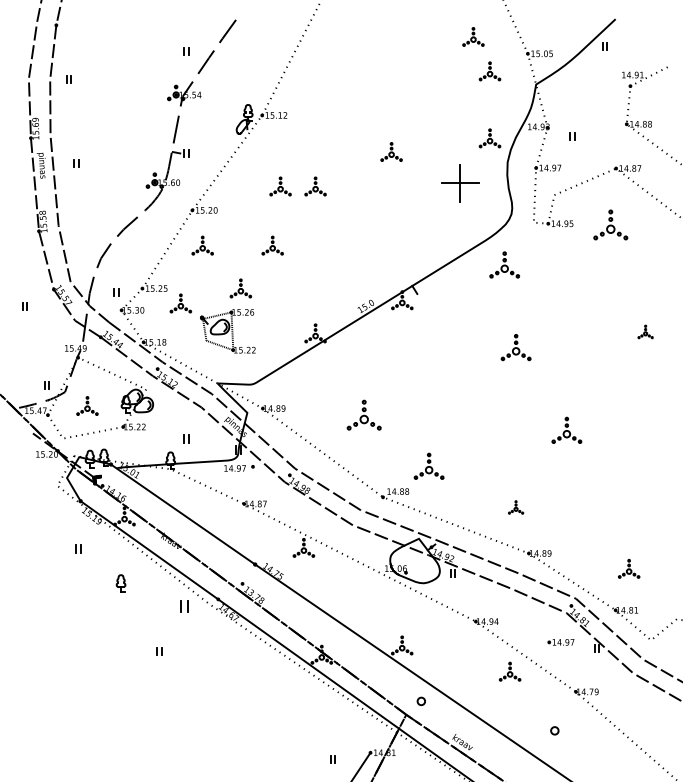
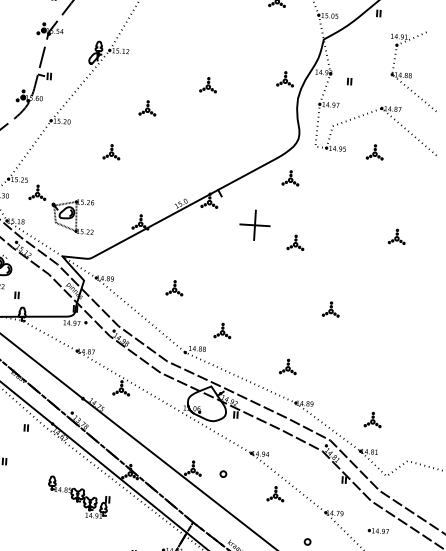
part: (489, 71) -> (288, 27), removed
part: (460, 183) -> (255, 225), moved
part: (280, 186) -> (120, 106), removed
part: (610, 225) -> (374, 152), size x0.62
part: (202, 245) -> (57, 148), removed
part: (504, 265) -> (290, 178), size x0.71
part: (240, 288) -> (84, 183), removed
part: (645, 331) -> (396, 236), size x1.43
part: (515, 347) -> (295, 242), size x0.71
part: (364, 415) -> (174, 288), size x0.62
part: (566, 430) -> (330, 309), size x0.71
part: (186, 438) -> (17, 294), moved
part: (429, 466) -> (222, 330), size x0.71
part: (515, 507) -> (287, 366), size x1.43
part: (184, 606) -> (26, 427), size x0.62
part: (560, 642) -> (378, 531), moved
part: (257, 691) -> (78, 497), added
part: (420, 701) -> (222, 474), moved

